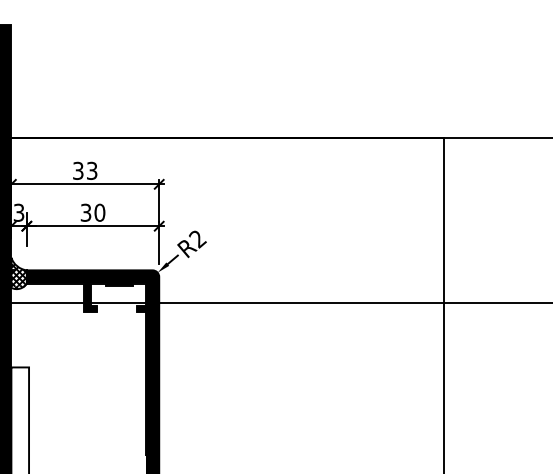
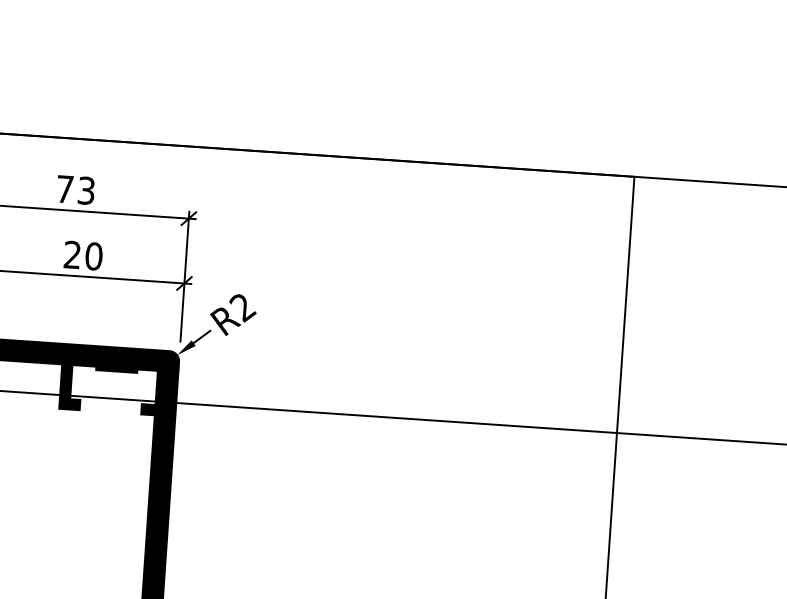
text: (78, 170) -> (65, 188), 33 -> 73
text: (85, 212) -> (71, 254), 30 -> 20

